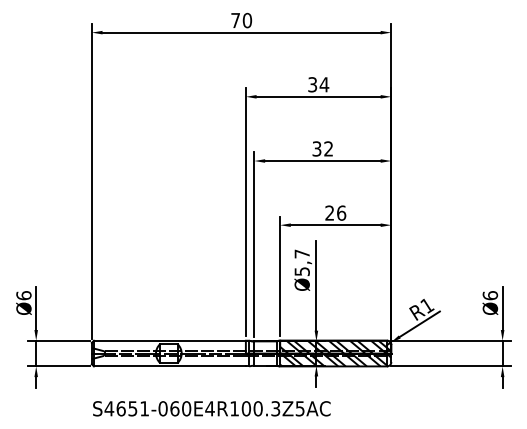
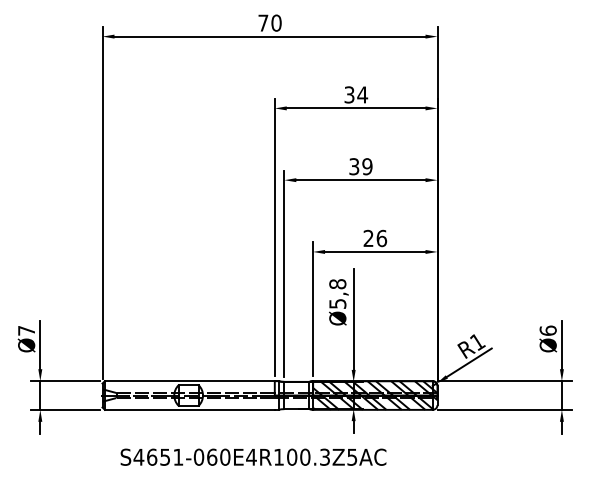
text: (328, 148) -> (367, 166), 32 -> 39
text: (301, 253) -> (336, 283), Ø5,7 -> Ø5,8
text: (23, 295) -> (26, 330), Ø6 -> Ø7
text: (211, 408) -> (253, 456), moved

